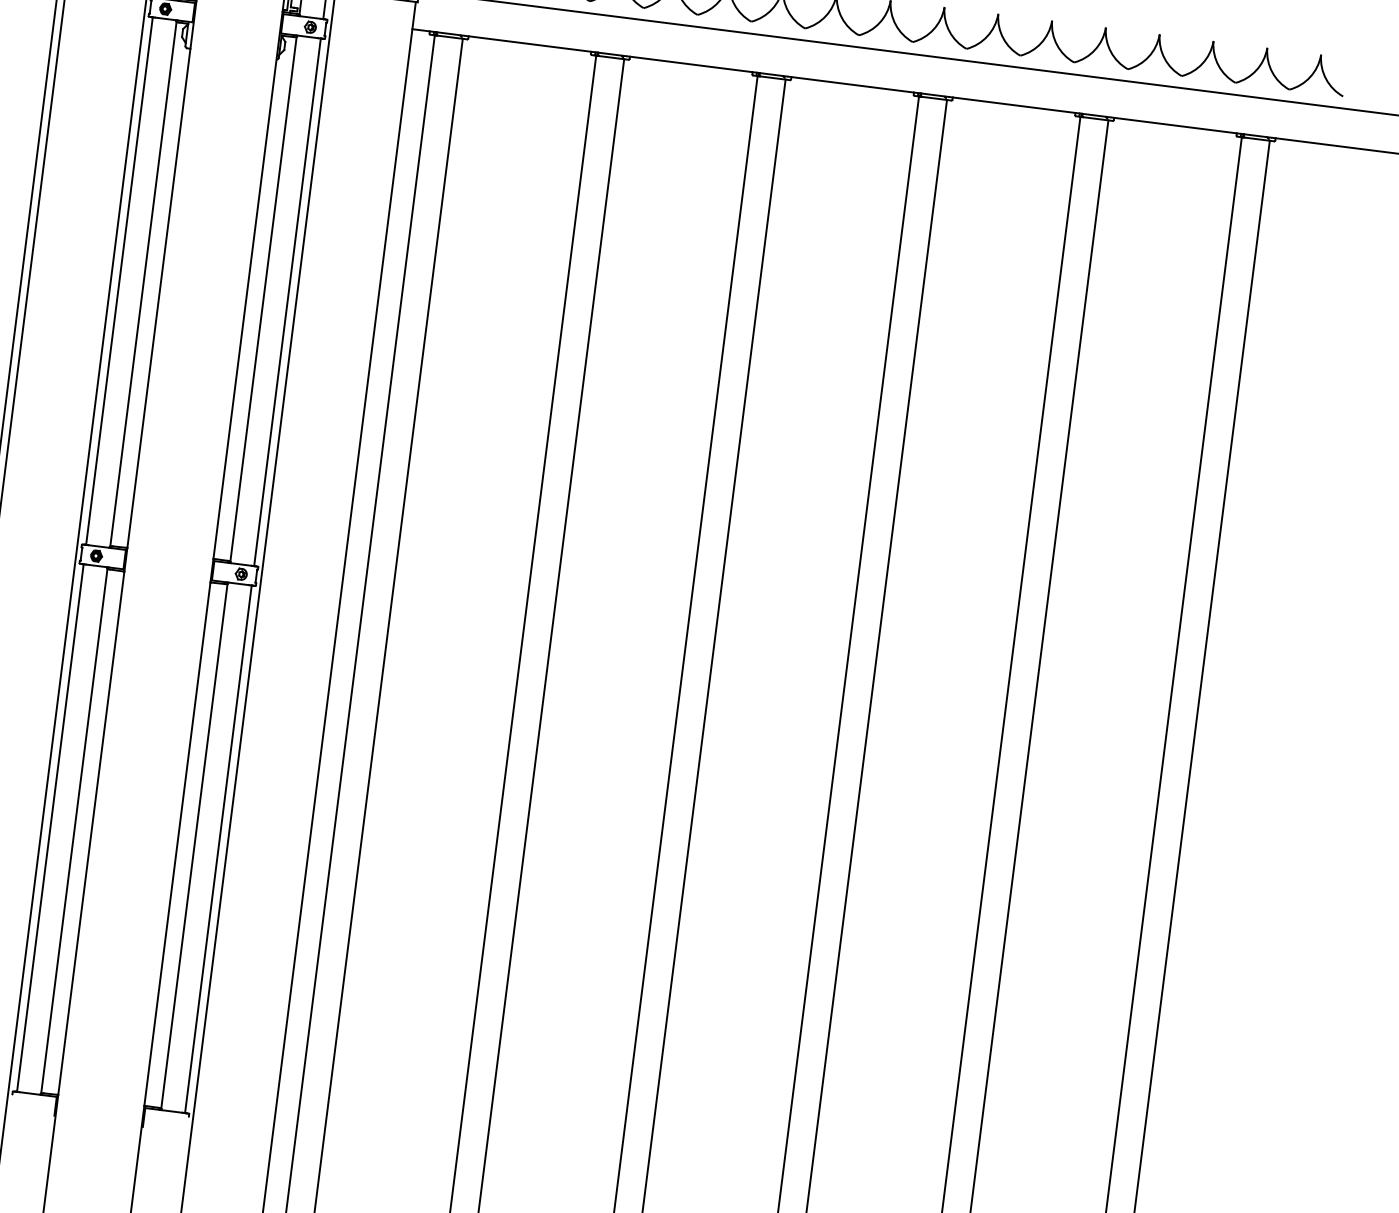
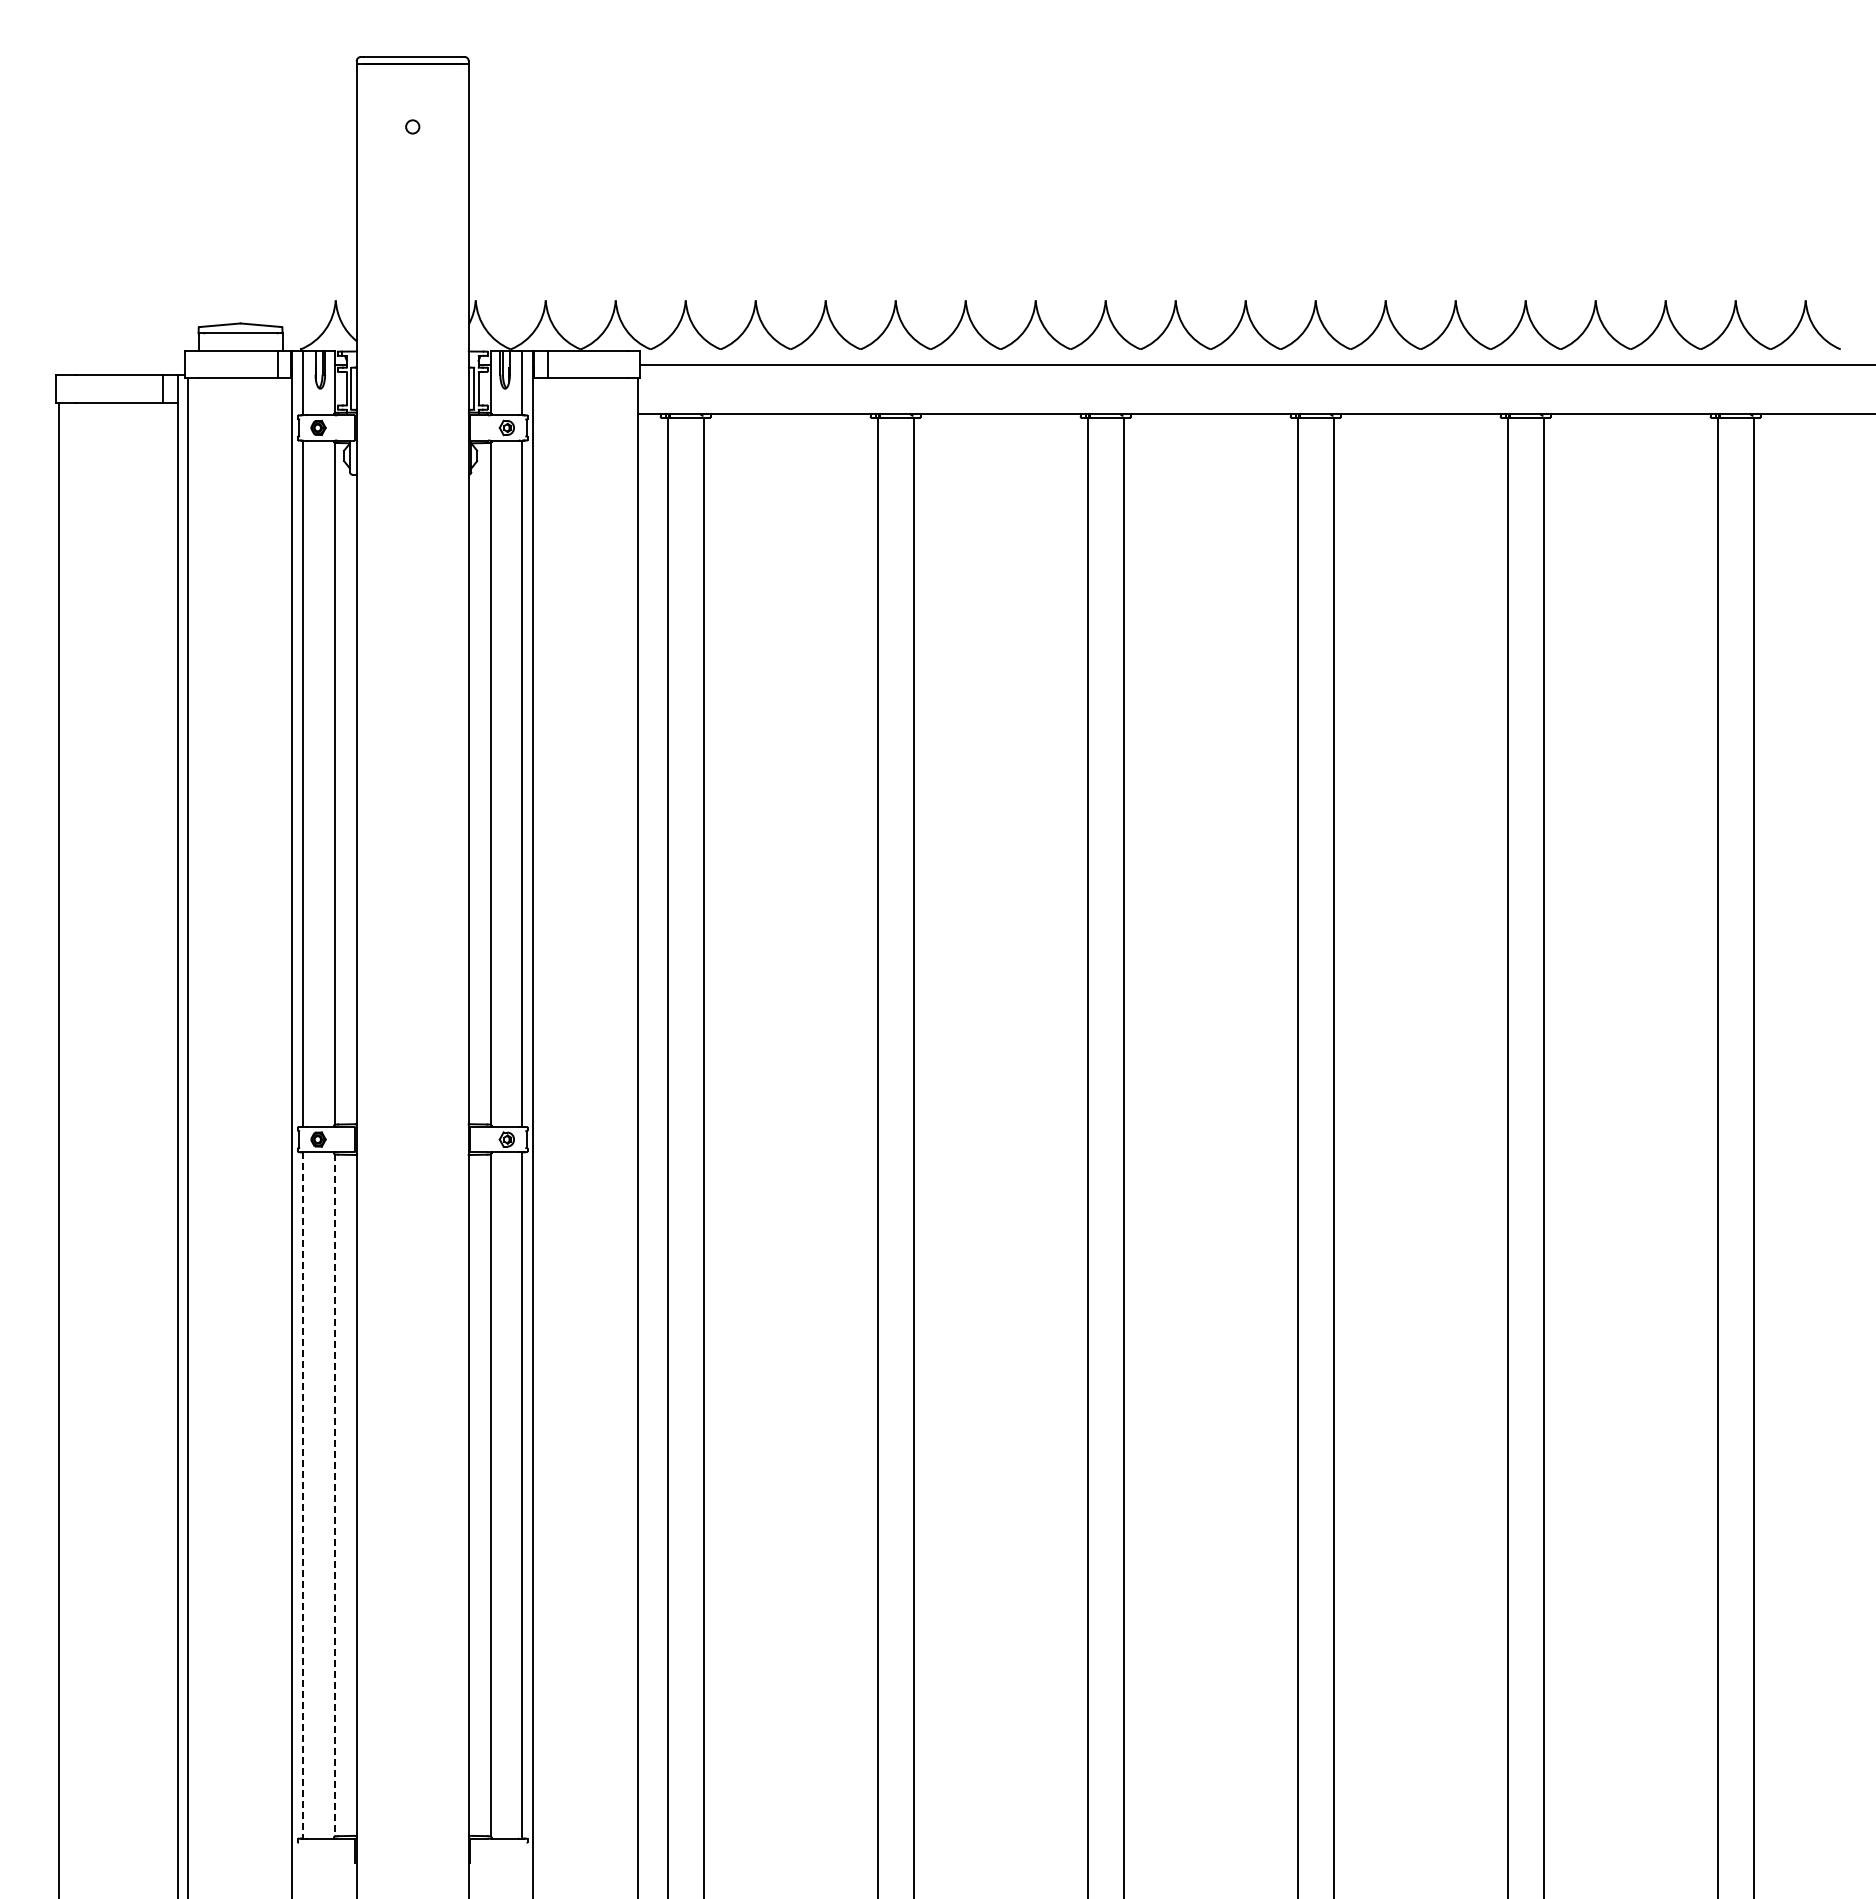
line: (50, 828) -> (303, 1495), solid -> dashed
line: (74, 831) -> (334, 1495), solid -> dashed

